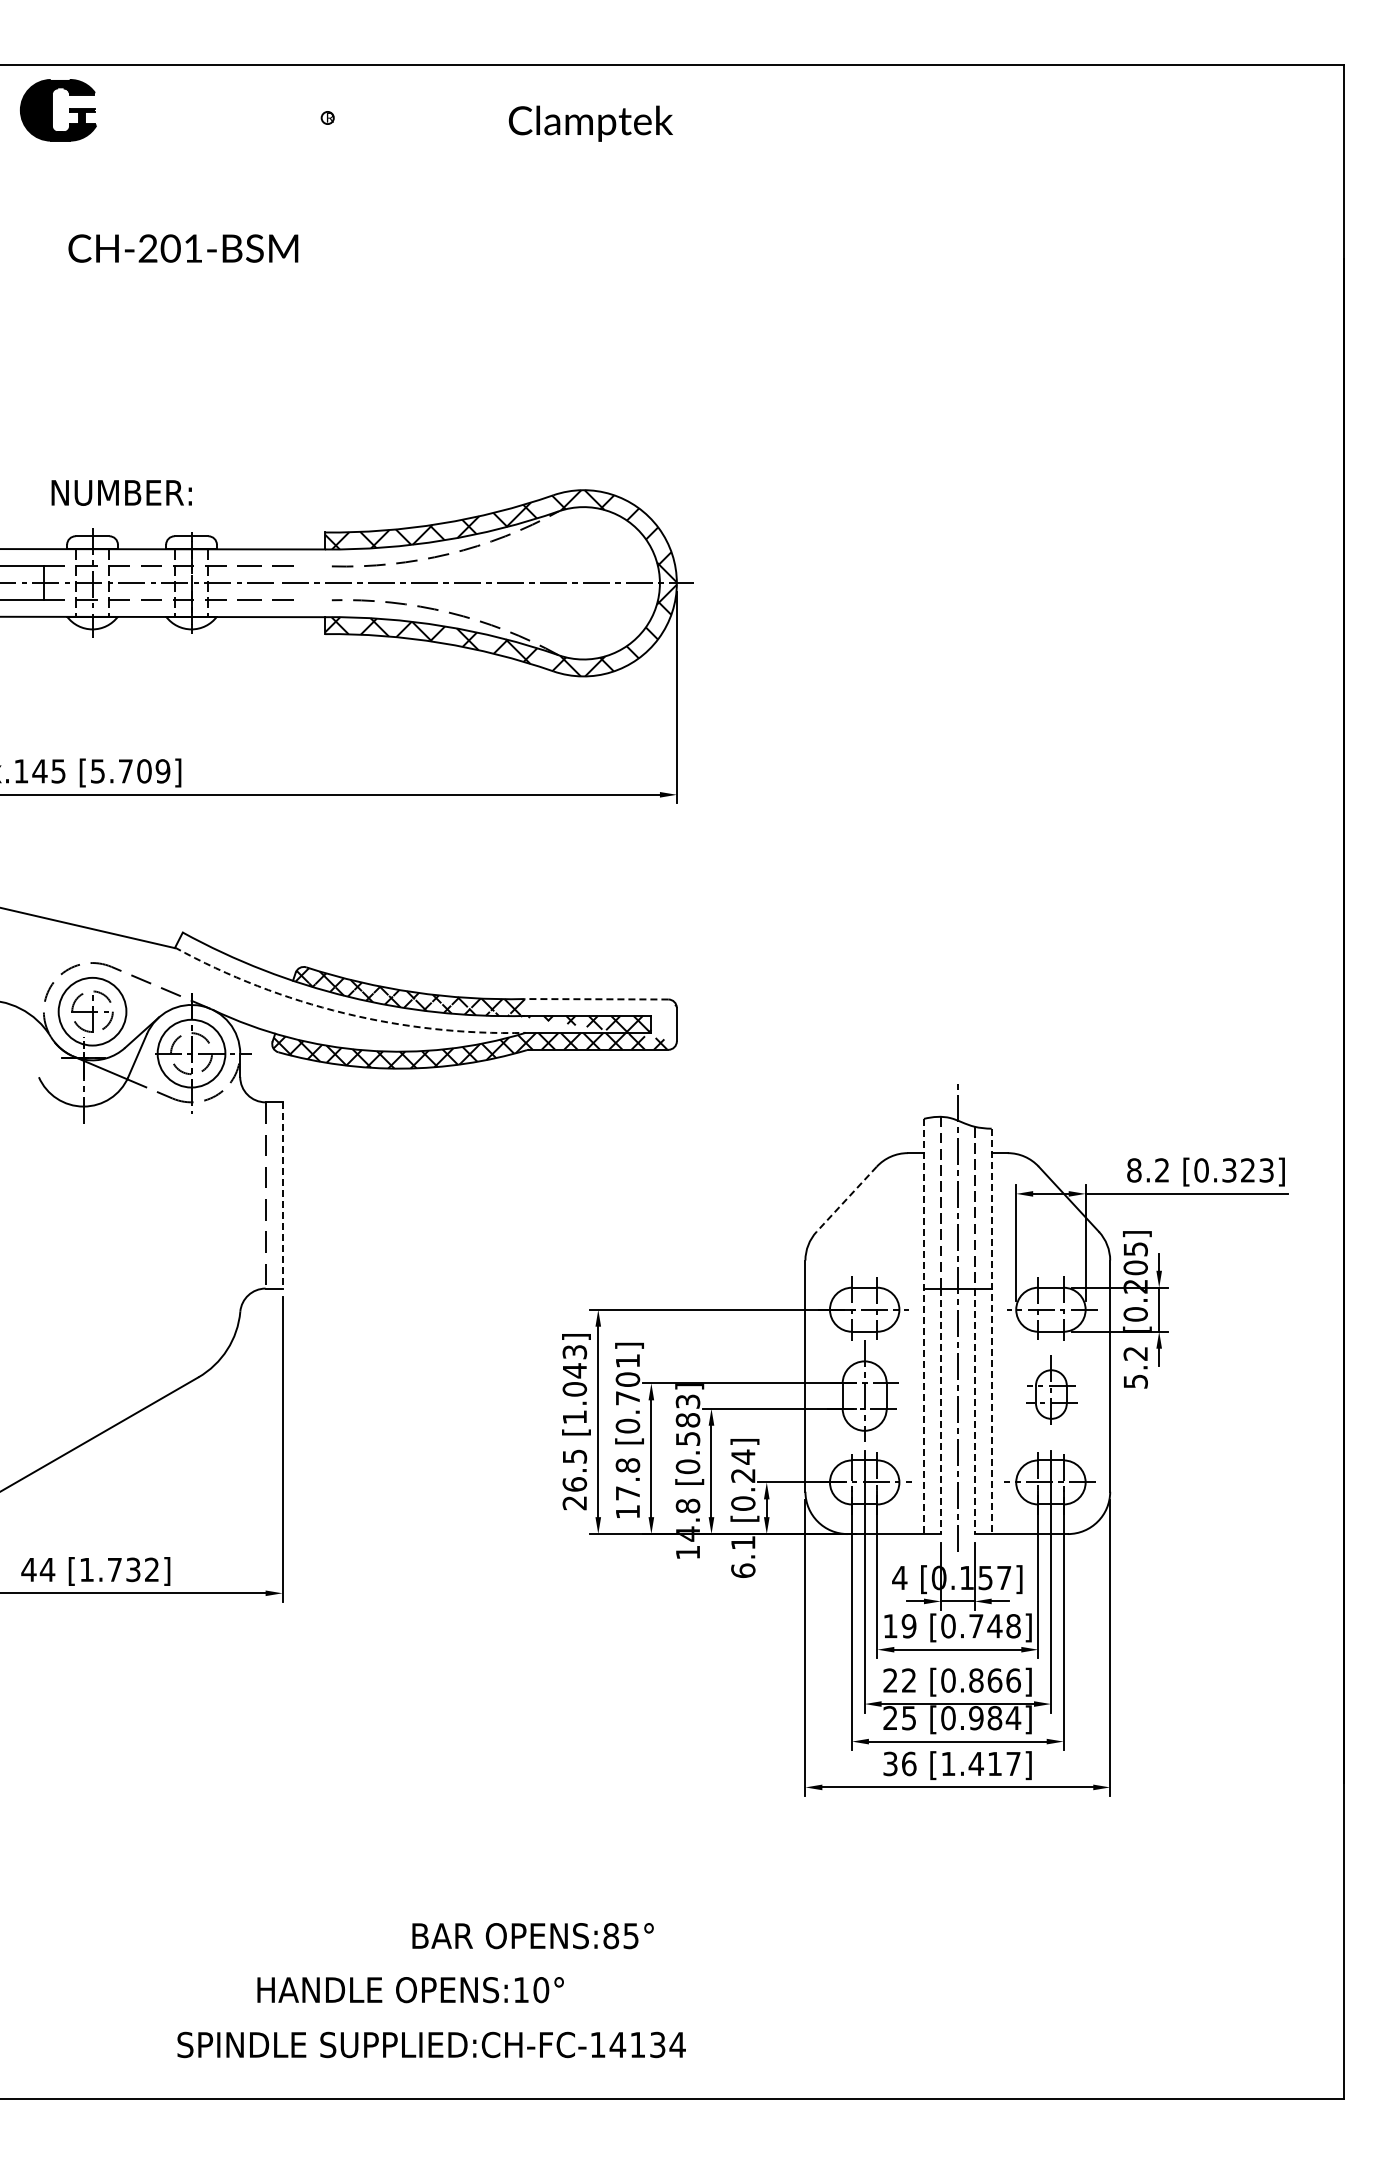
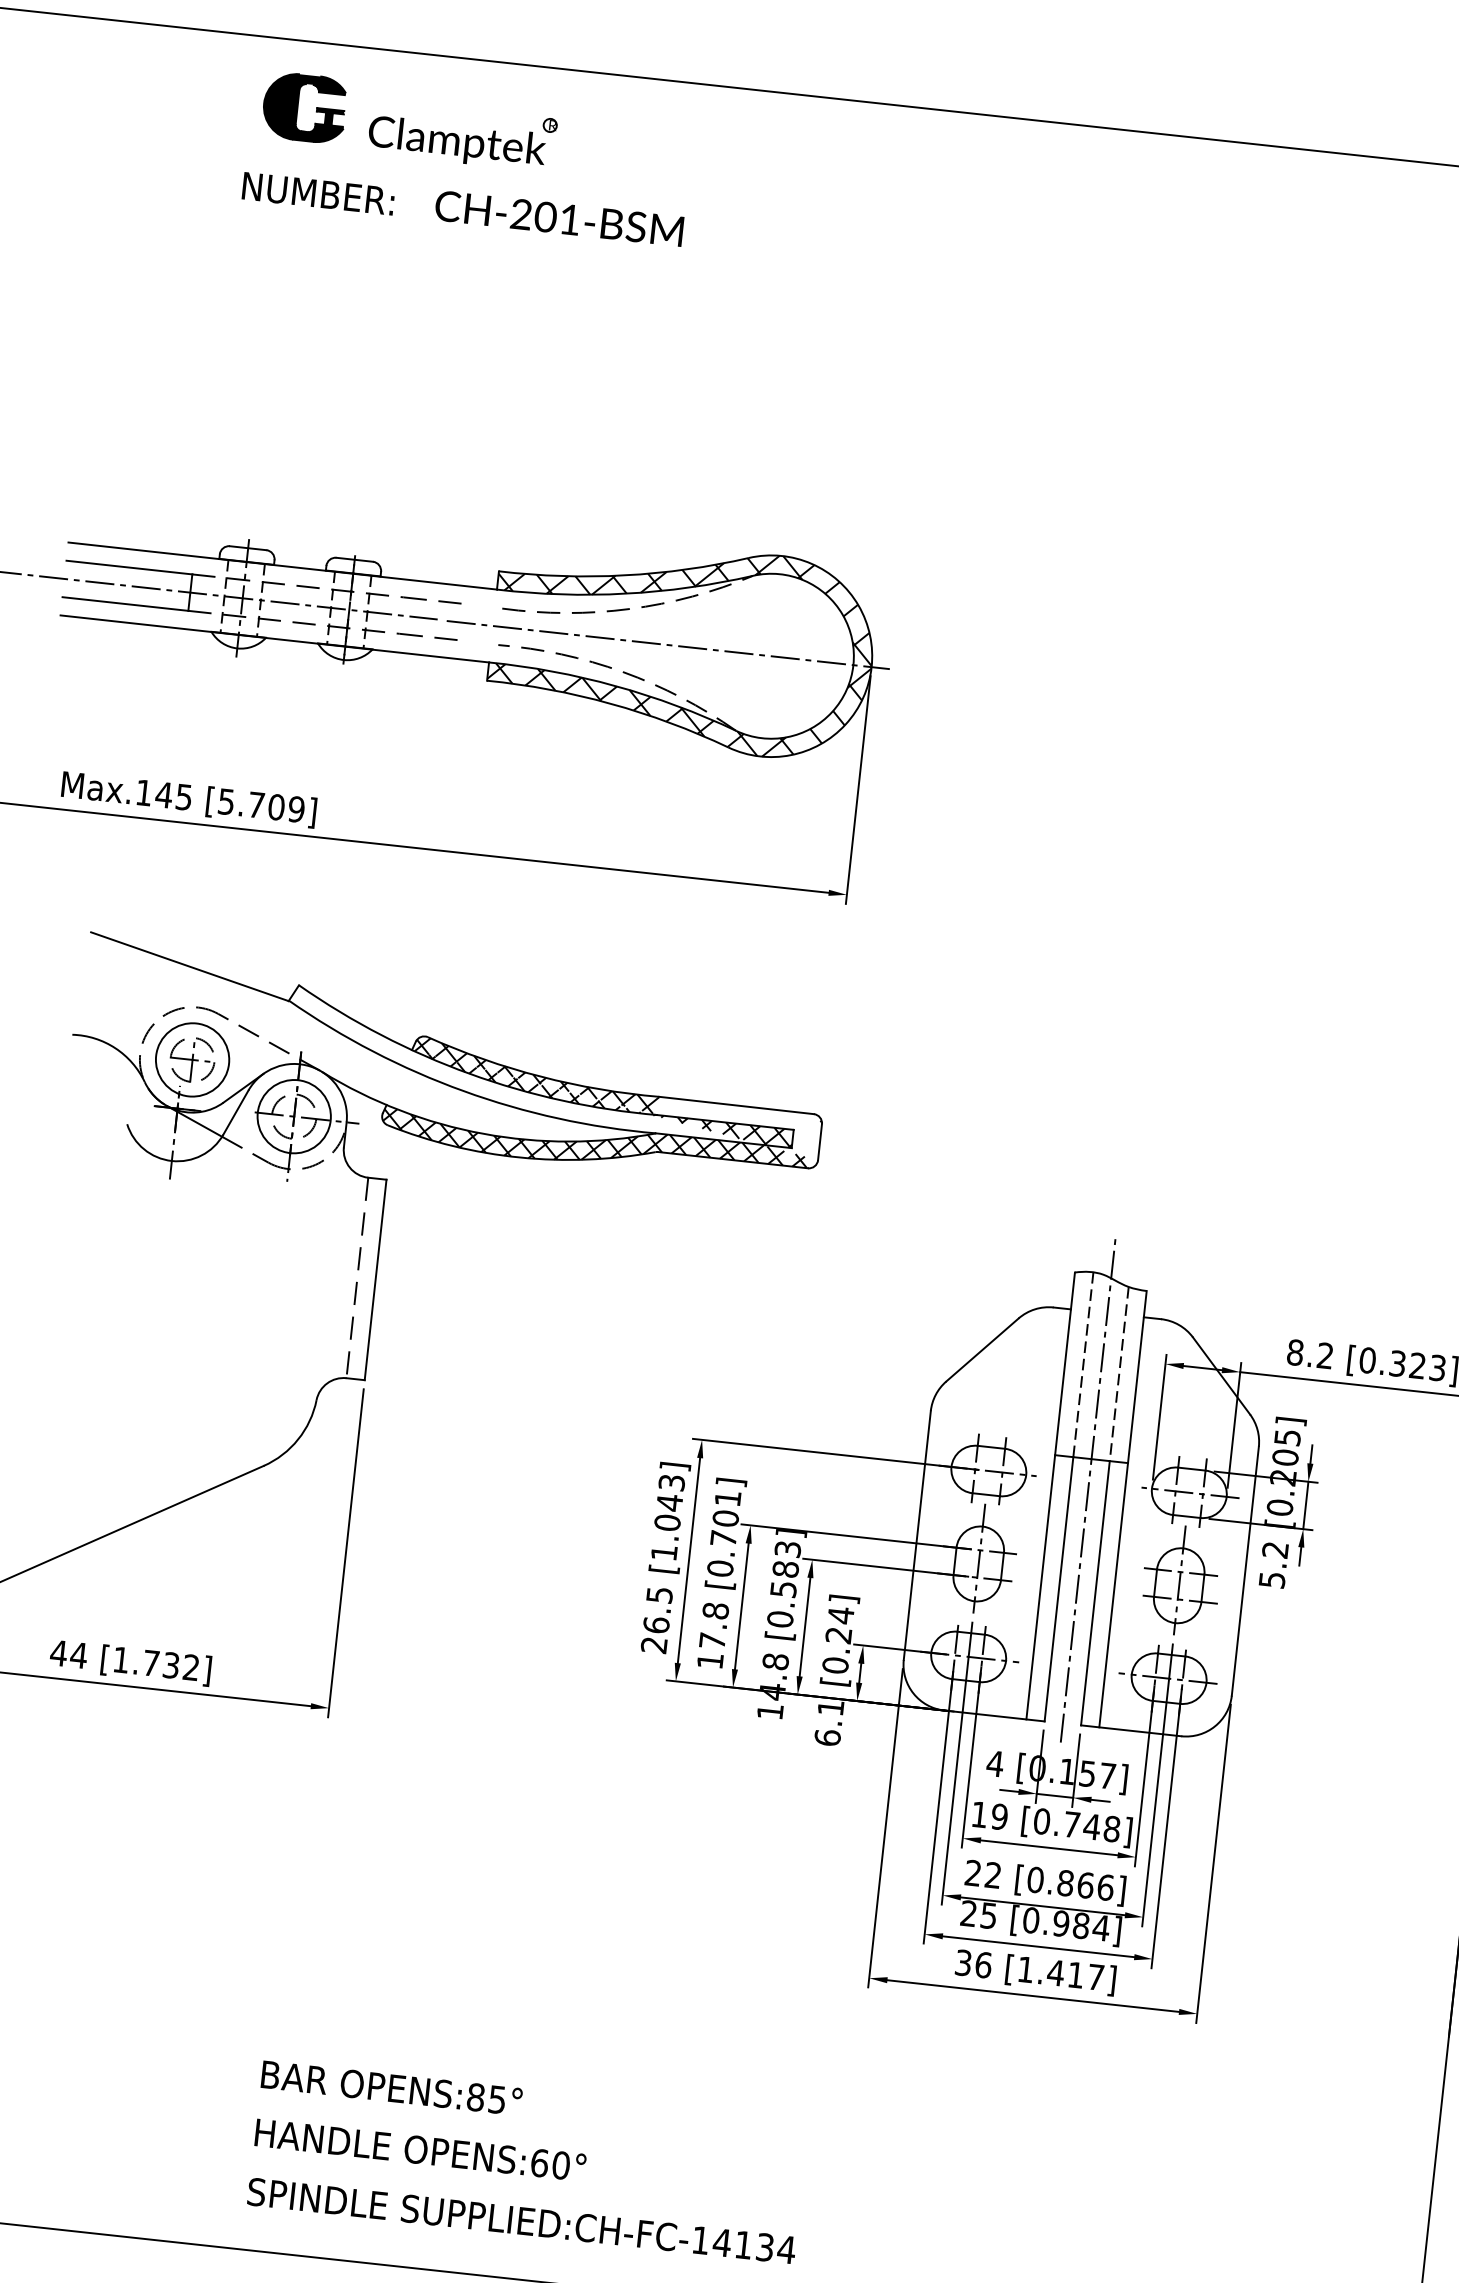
part: (58, 110) -> (304, 108), moved
text: (590, 123) -> (456, 143), moved
text: (183, 248) -> (559, 218), moved
text: (121, 492) -> (318, 193), moved
line: (596, 999) -> (736, 1105), dashed -> solid
arc: (344, 1013) -> (463, 1091), dashed -> solid
line: (282, 1195) -> (375, 1279), dashed -> solid
line: (846, 1199) -> (982, 1350), dashed -> solid
line: (923, 1326) -> (1050, 1495), dashed -> solid
line: (991, 1331) -> (1122, 1509), dashed -> solid
part: (1052, 1390) -> (1181, 1579), size x1.43
line: (940, 1411) -> (1058, 1589), dashed -> solid
line: (974, 1411) -> (1095, 1593), dashed -> solid
text: (532, 1936) -> (391, 2088), moved
text: (521, 1990) -> (539, 2163), OPENS:10° -> OPENS:60°
text: (431, 2044) -> (521, 2220), moved

